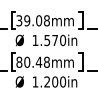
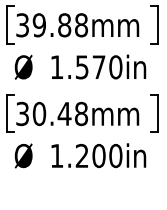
text: (39, 20) -> (65, 24), 39.08mm -> 39.88mm
text: (19, 61) -> (22, 112), 80.48mm -> 30.48mm

